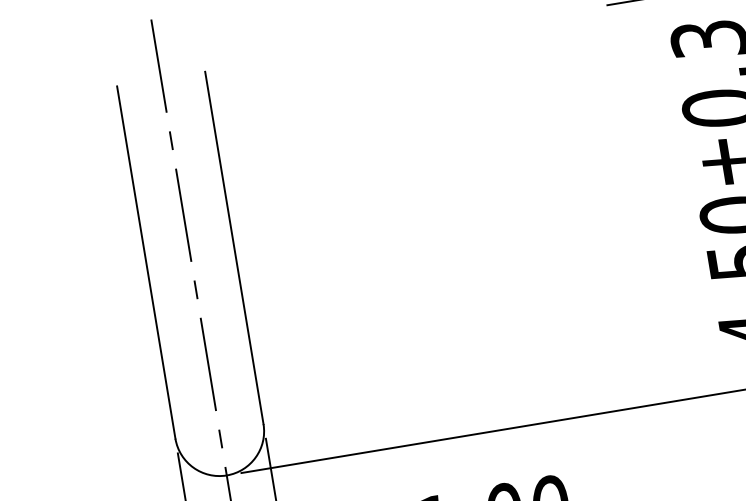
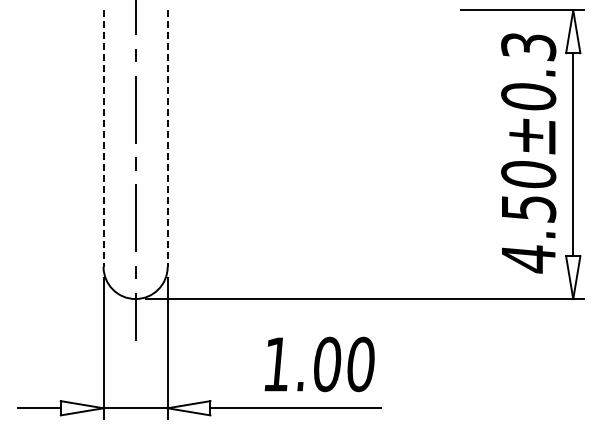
line: (234, 249) -> (167, 139), solid -> dashed
line: (146, 263) -> (103, 139), solid -> dashed

